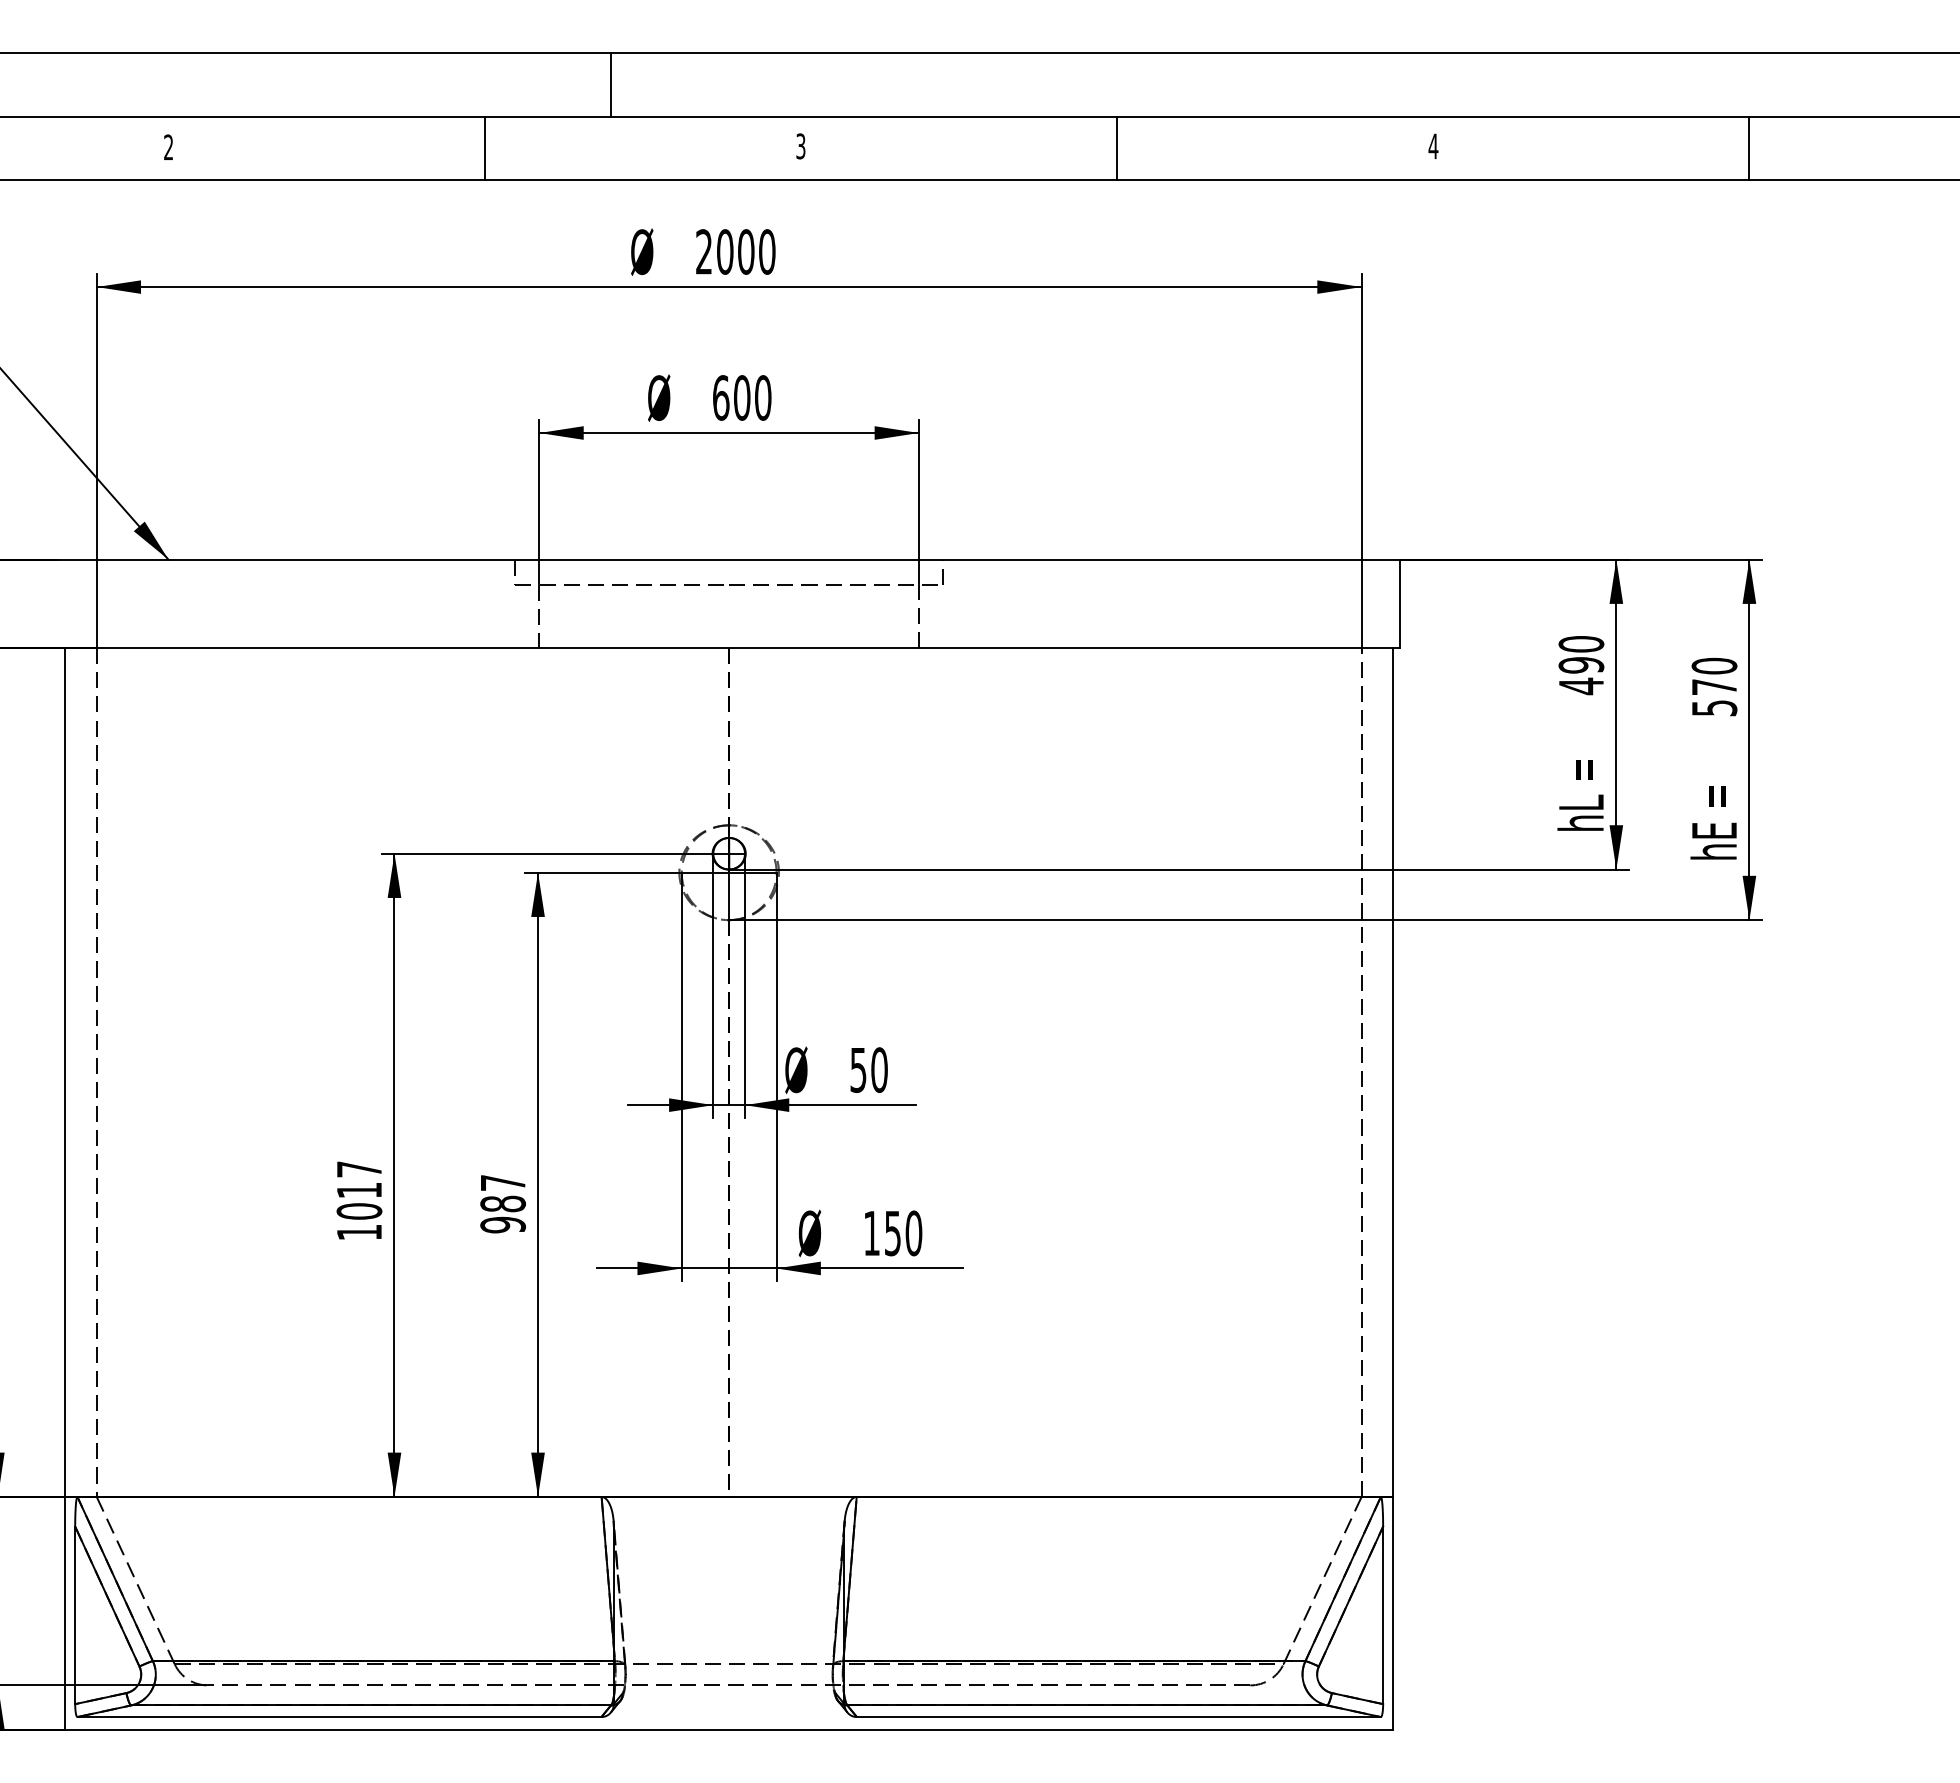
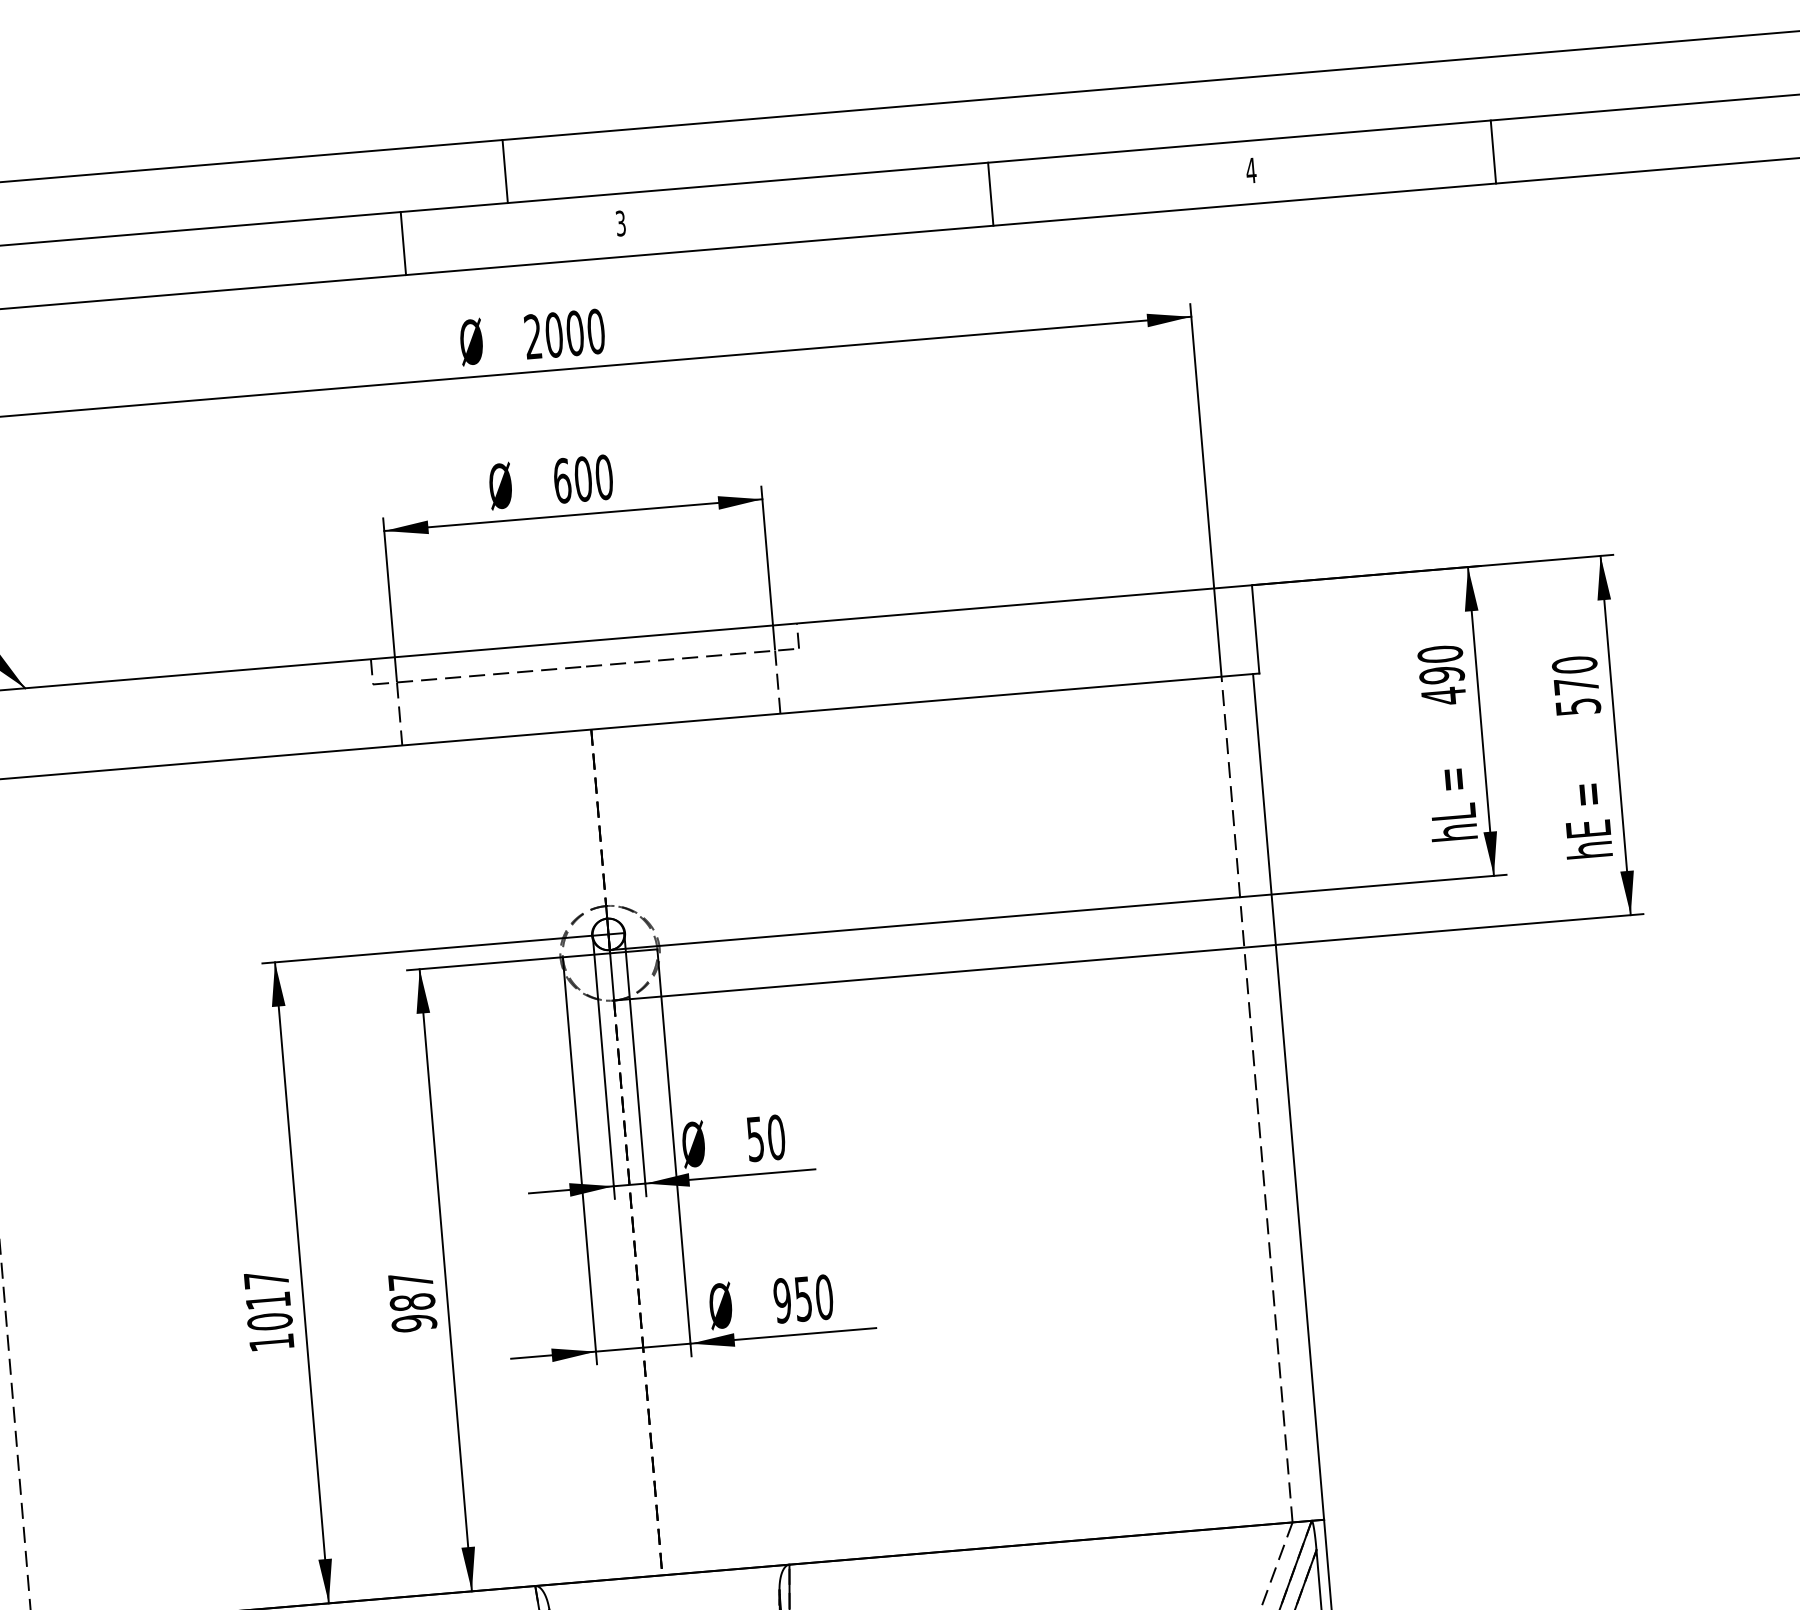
line: (611, 84) -> (505, 171), moved
line: (484, 147) -> (403, 242), moved
line: (1116, 147) -> (990, 193), moved
line: (1749, 147) -> (1493, 151), moved
text: (871, 1233) -> (782, 1300), 150 -> 950

